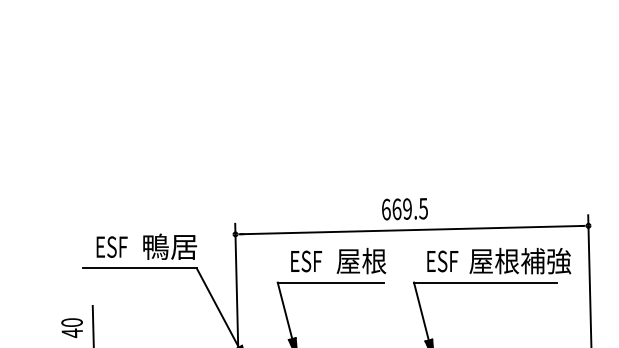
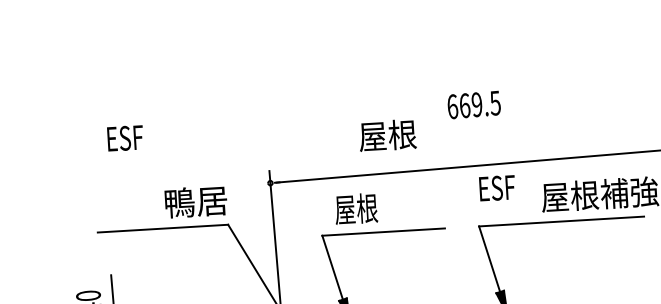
text: (404, 209) -> (473, 105), moved
text: (111, 246) -> (124, 137), moved
text: (361, 260) -> (387, 134), moved
text: (308, 261) -> (356, 209), ESF -> 屋根
text: (442, 261) -> (497, 188), moved

